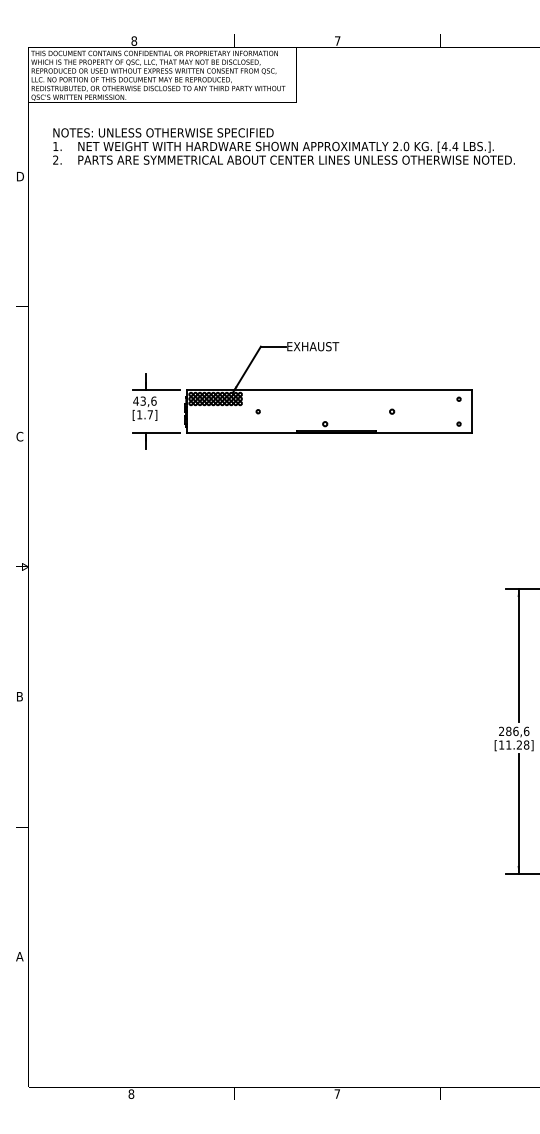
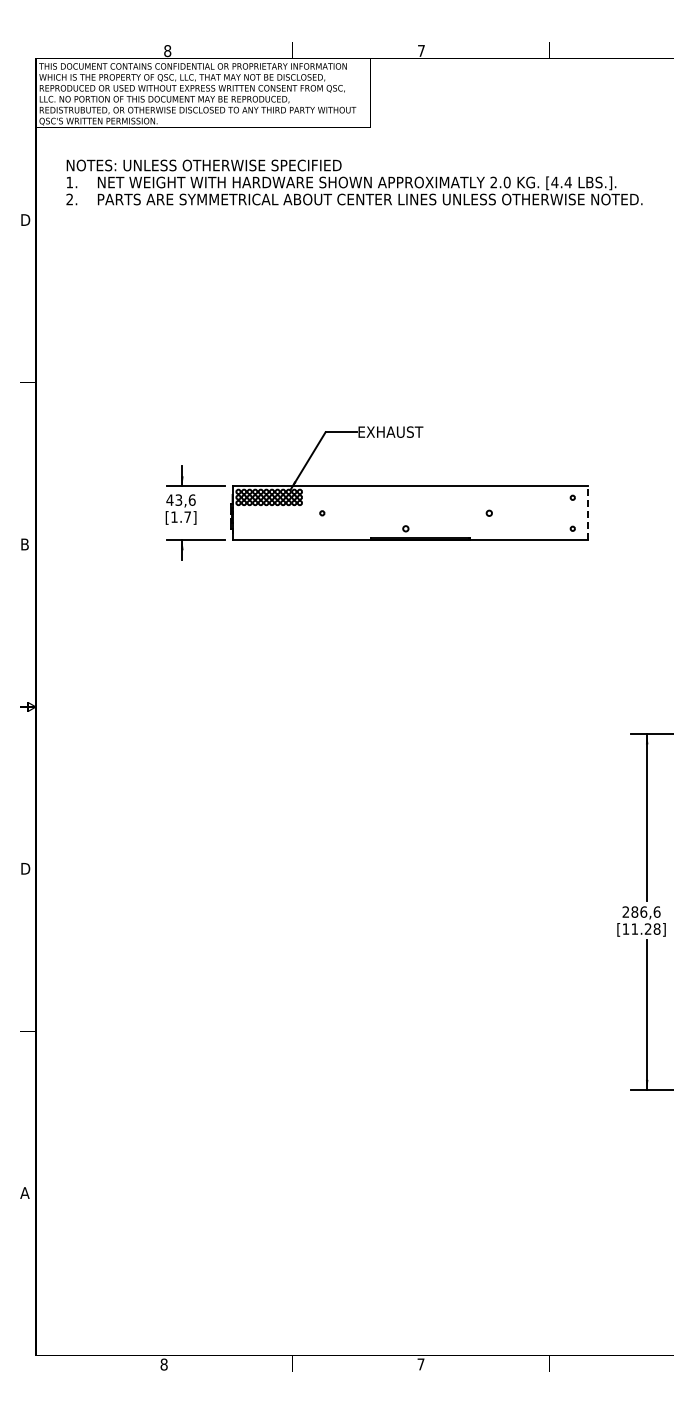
line: (471, 411) -> (588, 512), solid -> dashed
text: (19, 436) -> (24, 544), C -> B
text: (21, 696) -> (26, 868), B -> D

